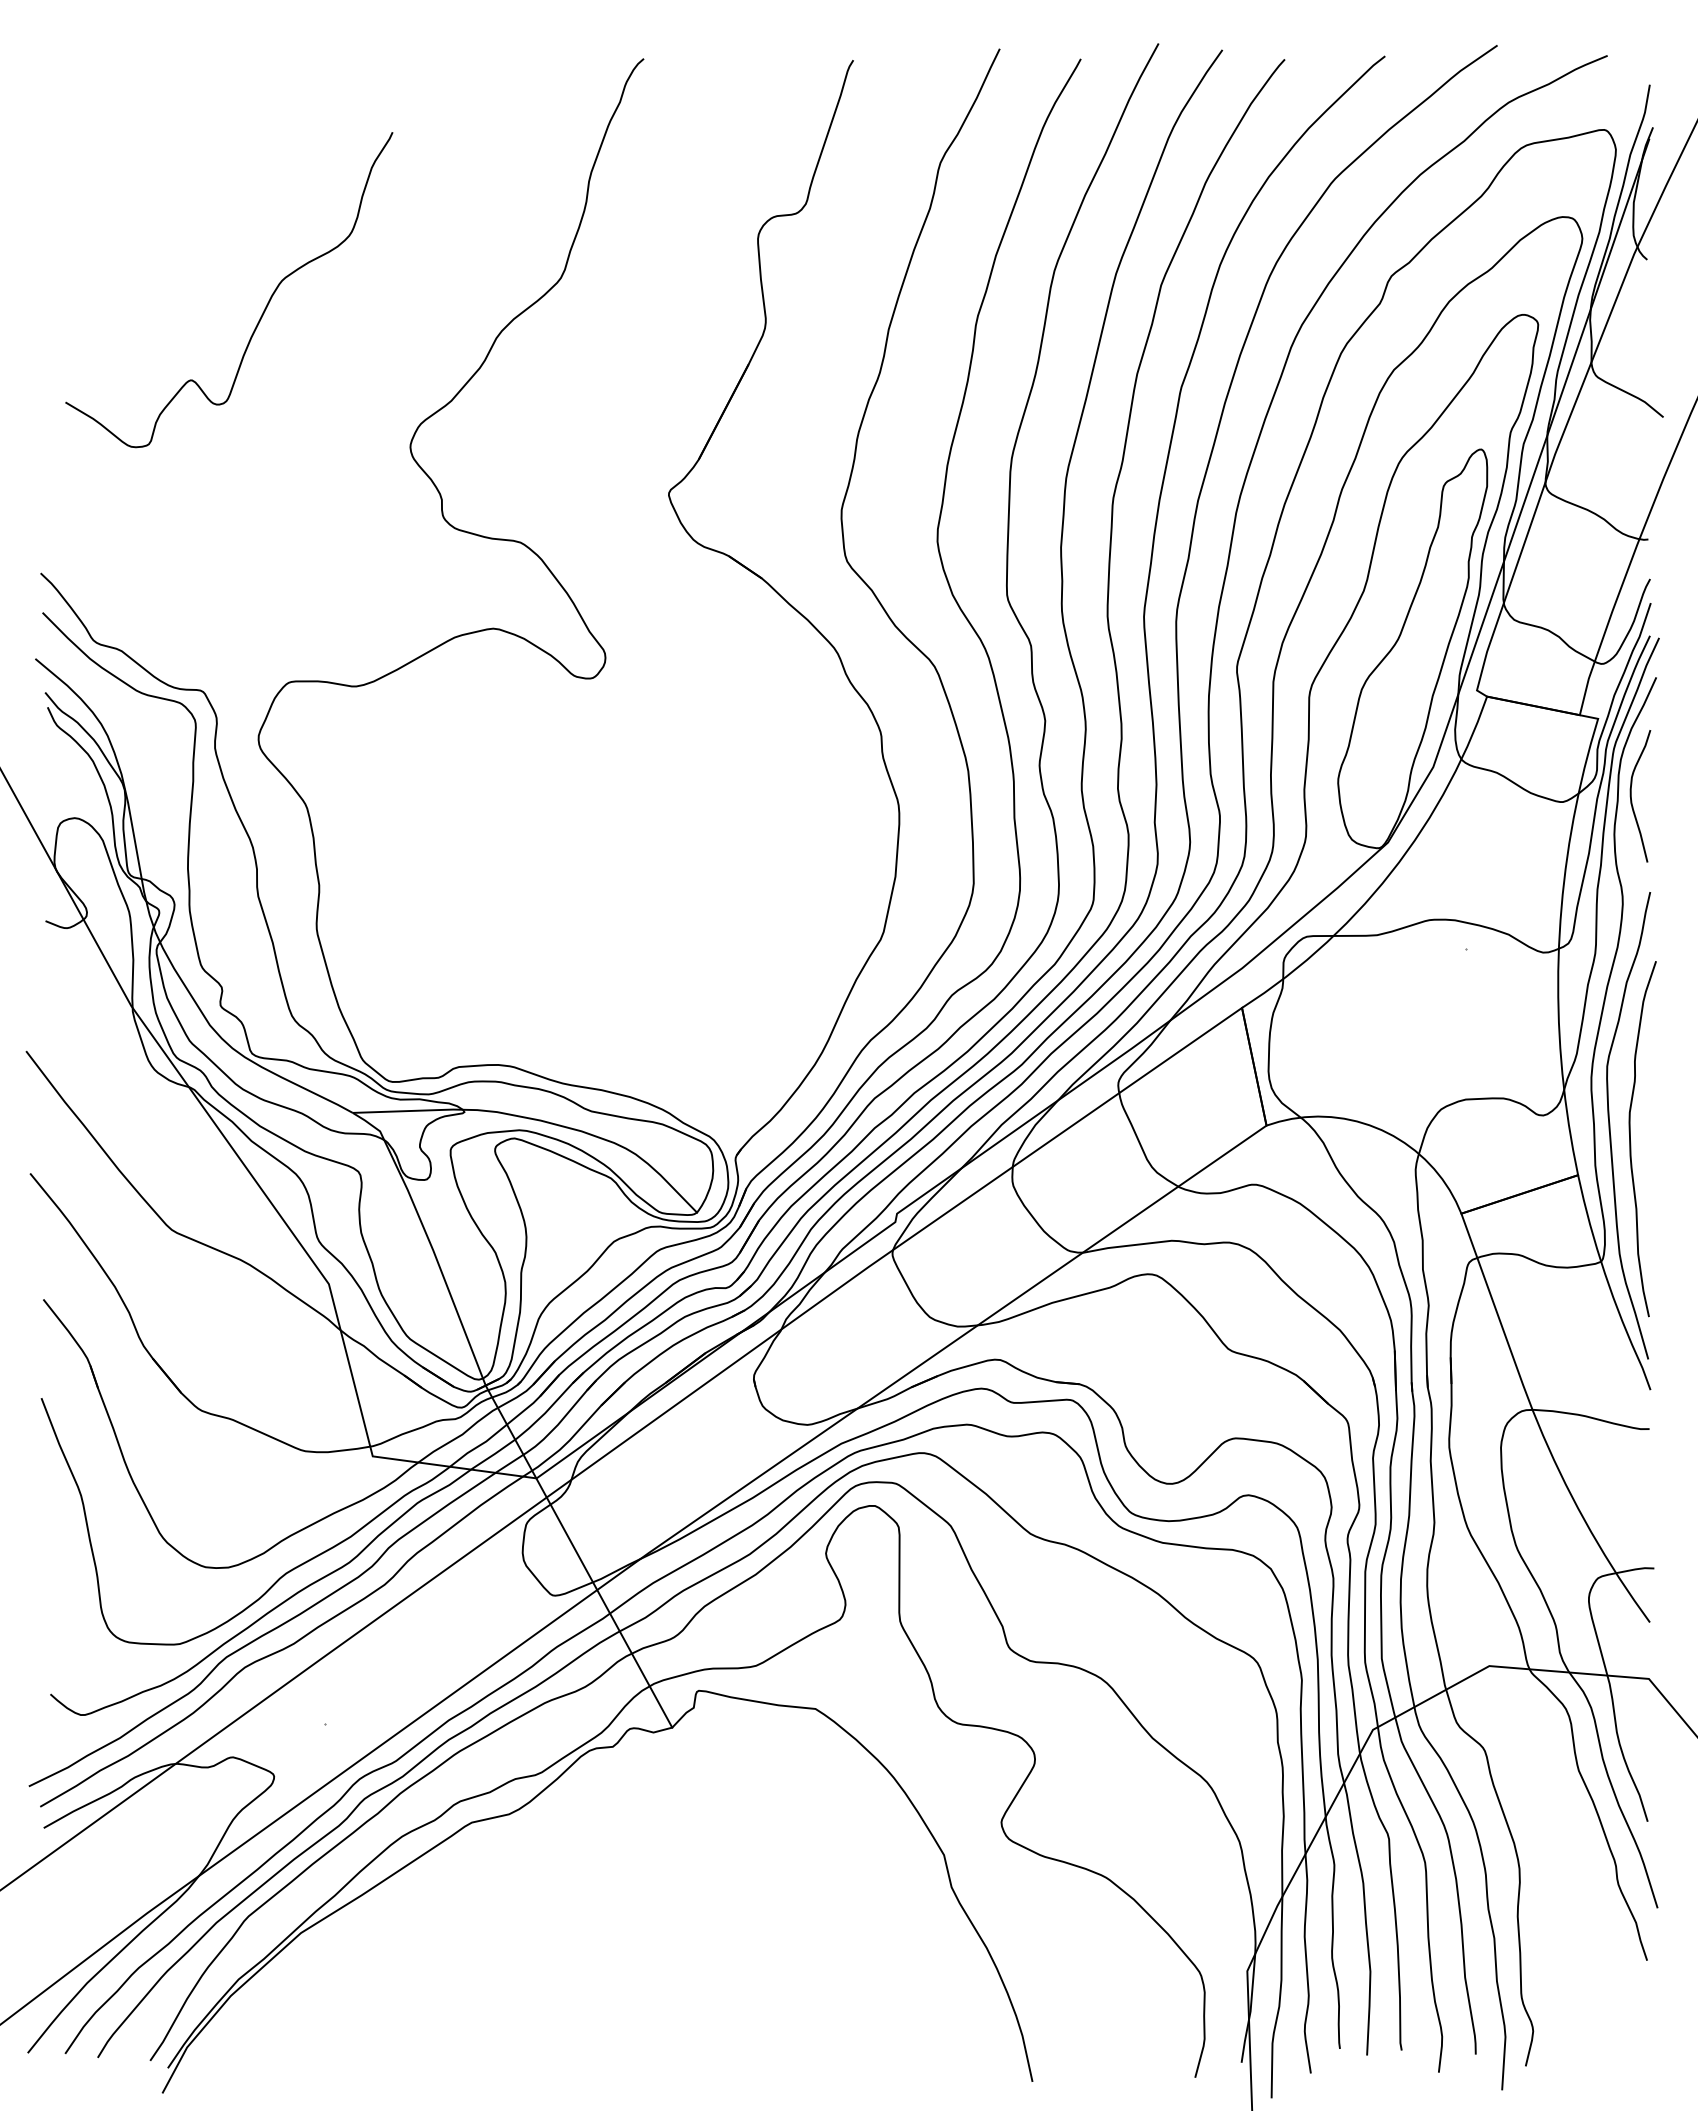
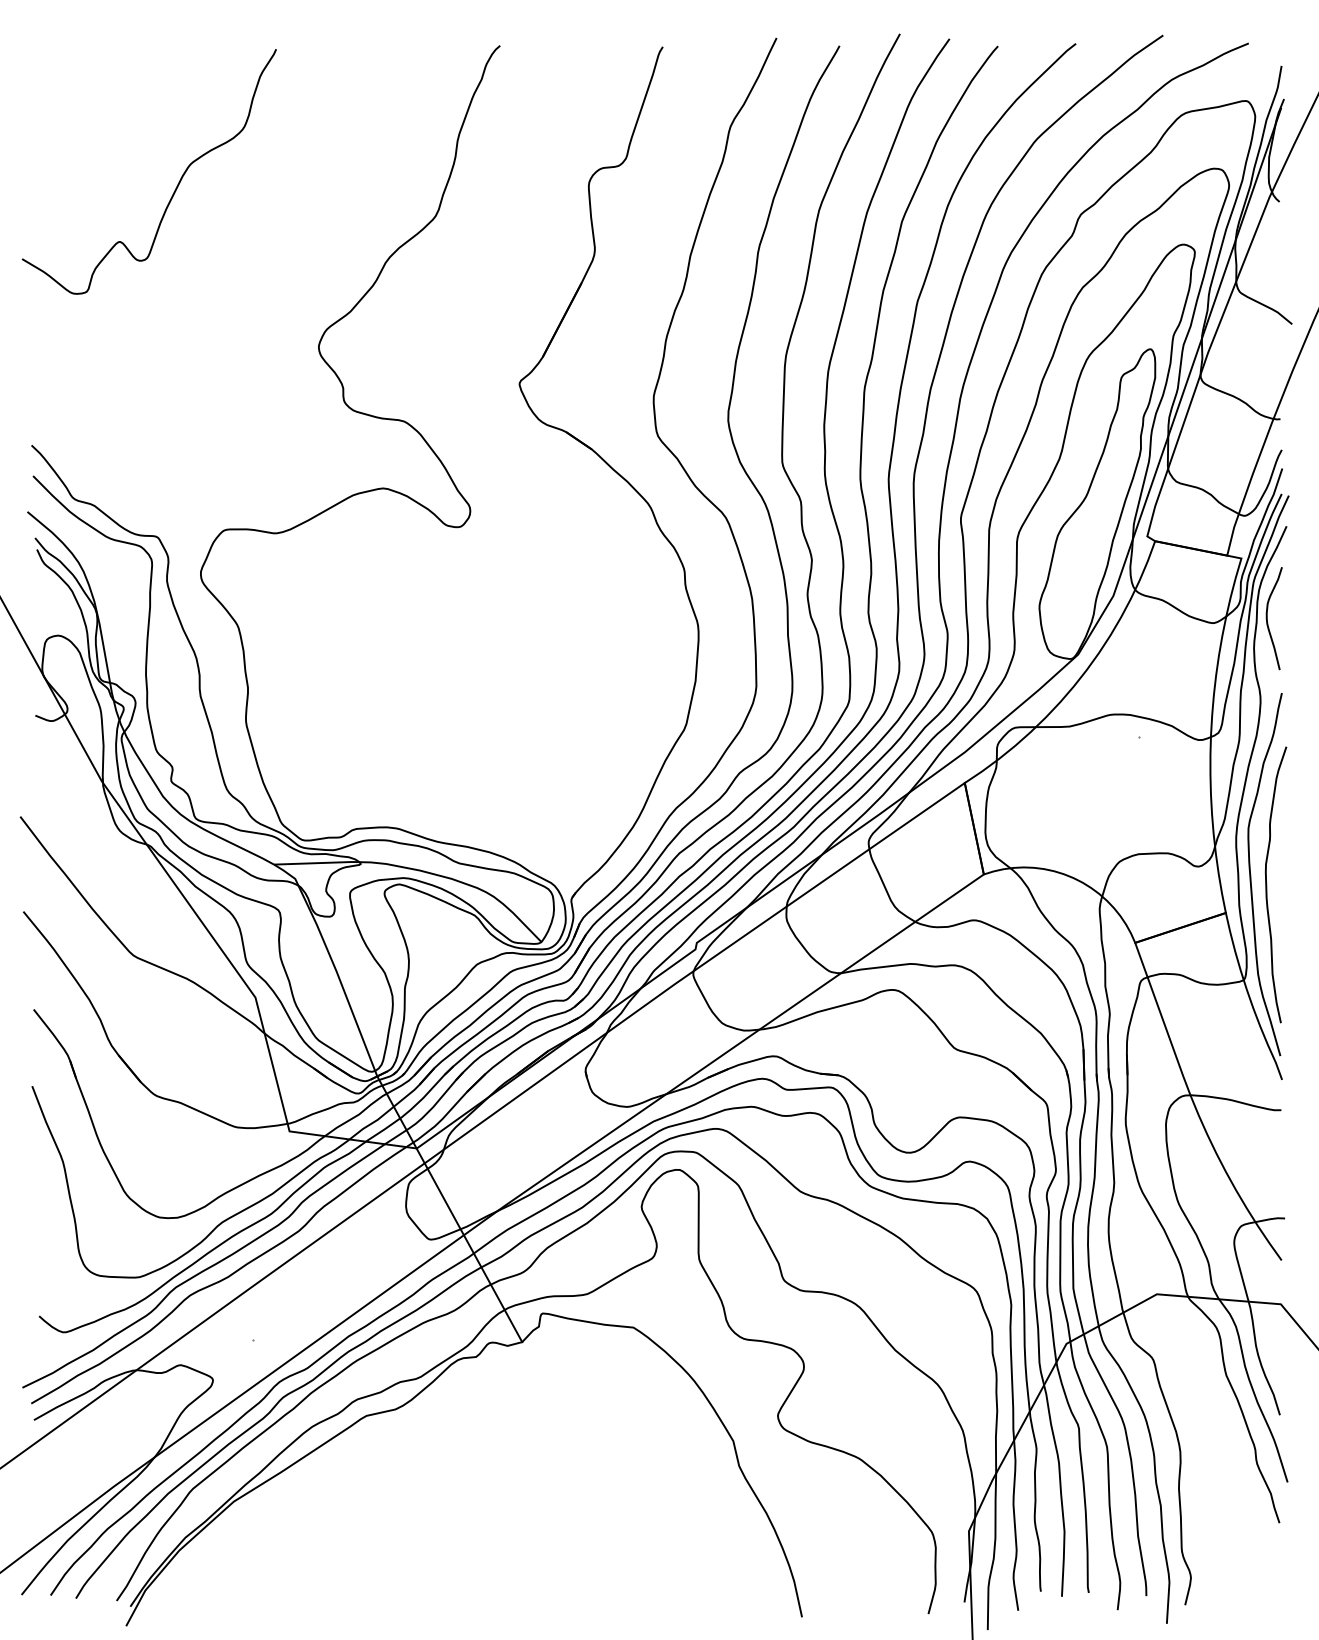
curve: (264, 308) -> (176, 186), moved

